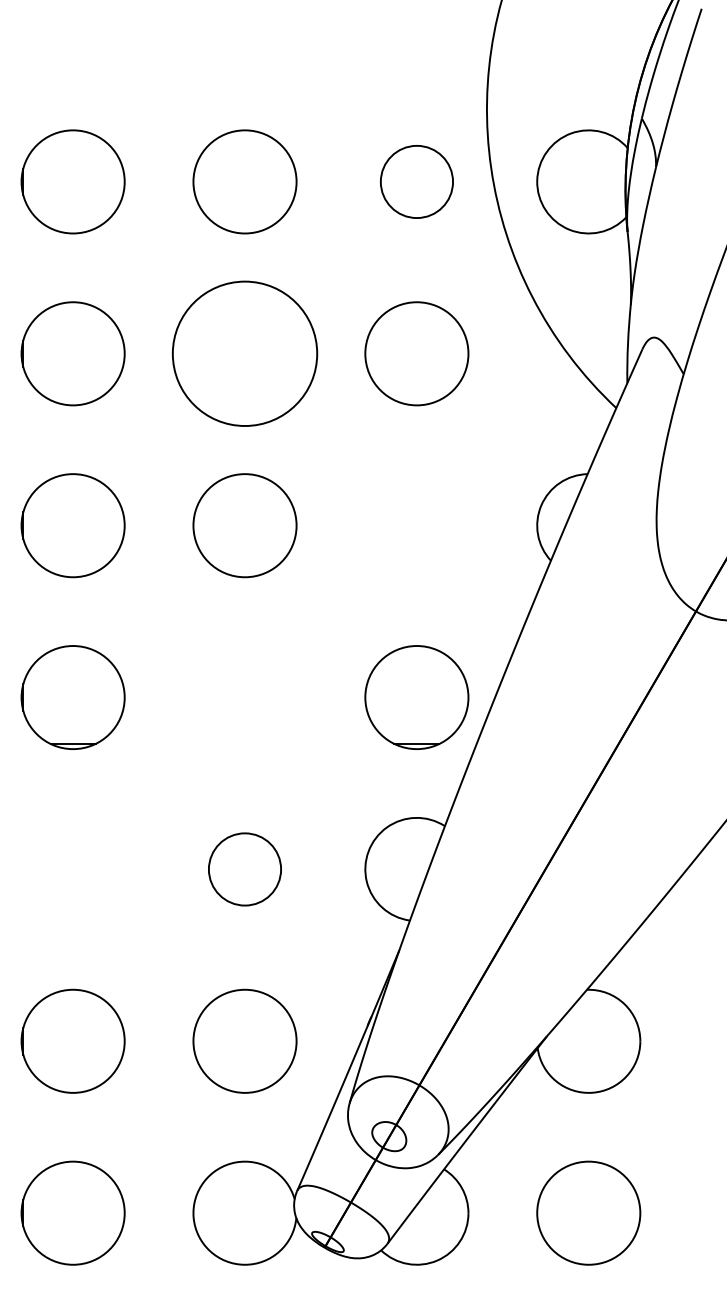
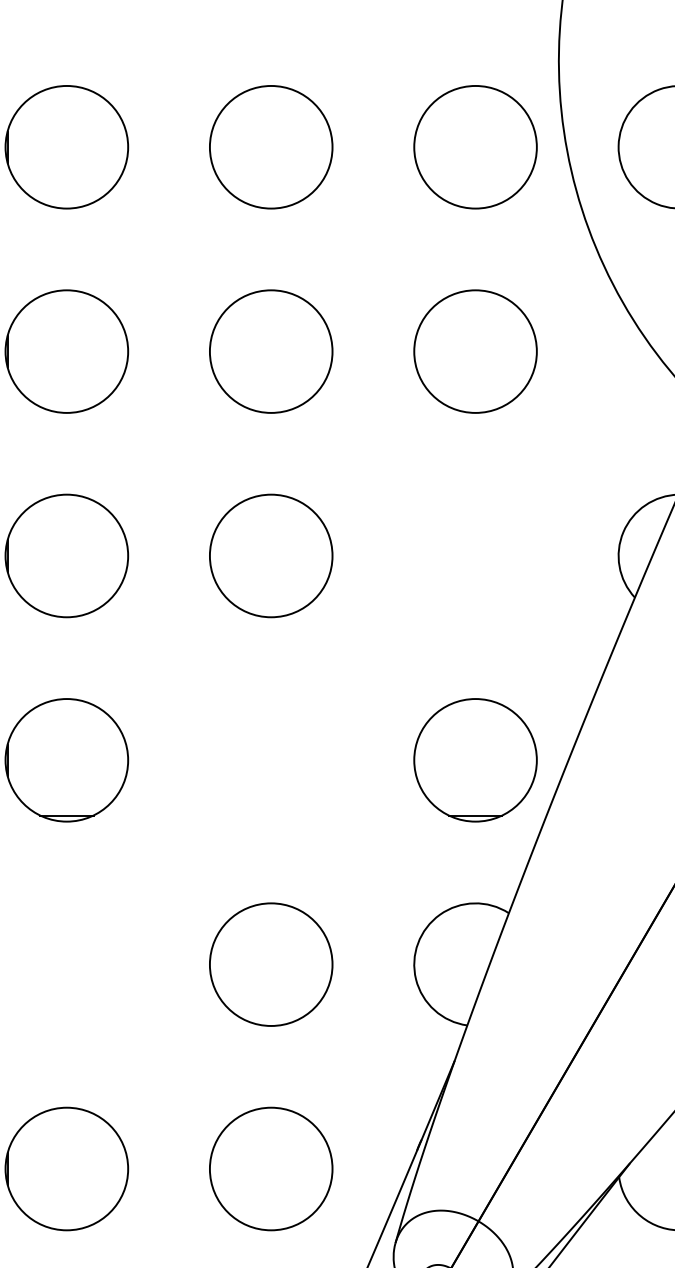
circle: (416, 181) -> (475, 146), size x1.43
circle: (244, 353) -> (270, 351), size x0.71
circle: (244, 869) -> (270, 964), size x1.43

